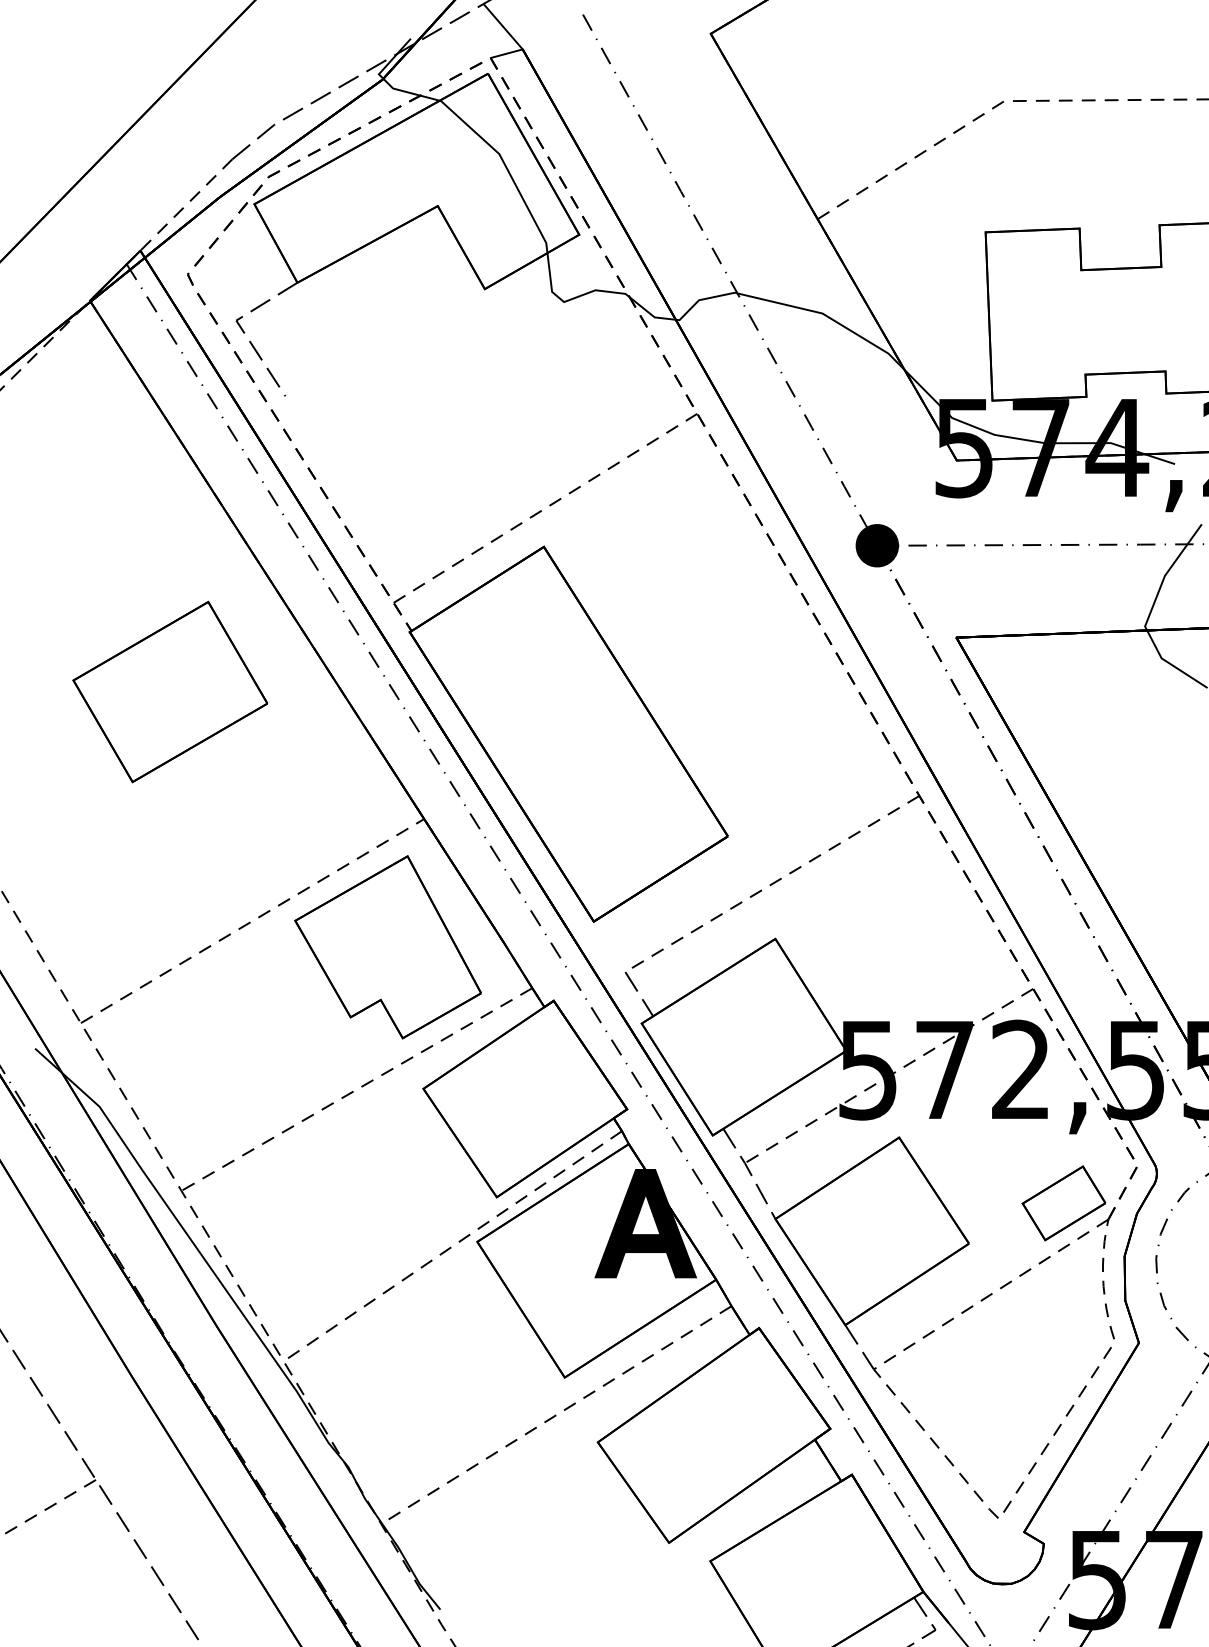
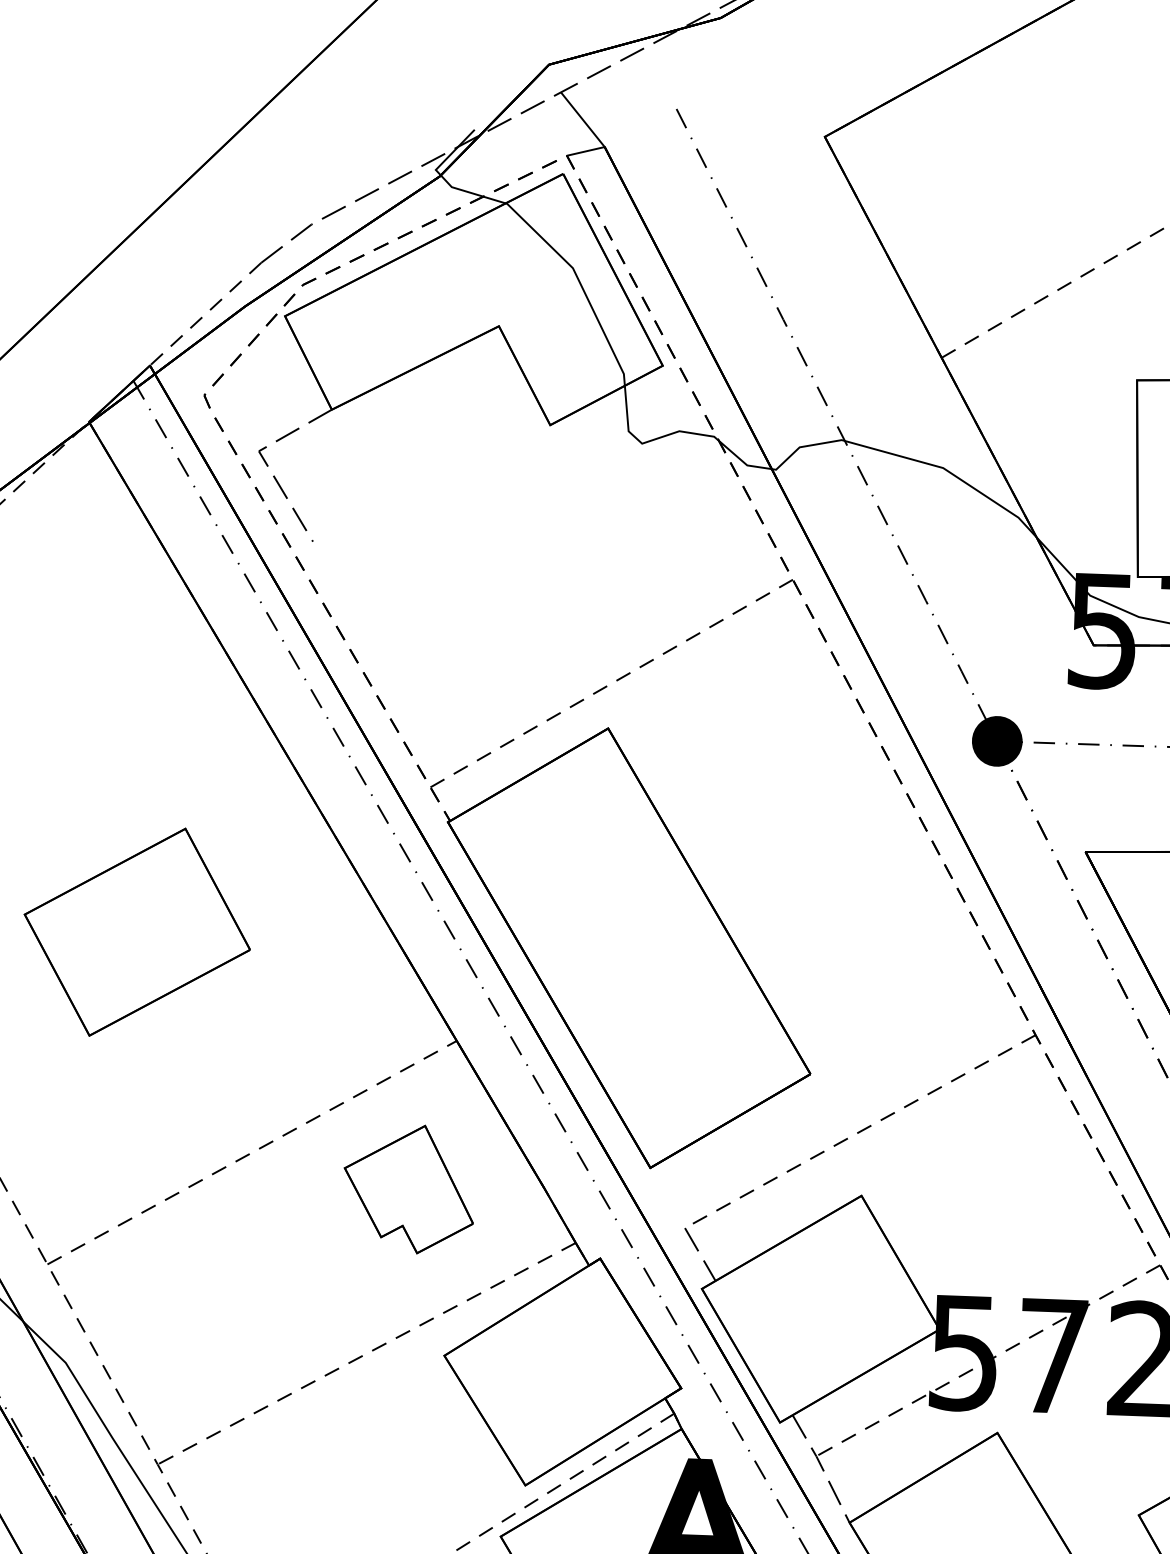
part: (170, 691) -> (137, 931), moved
part: (387, 947) -> (408, 1189), size x0.6

